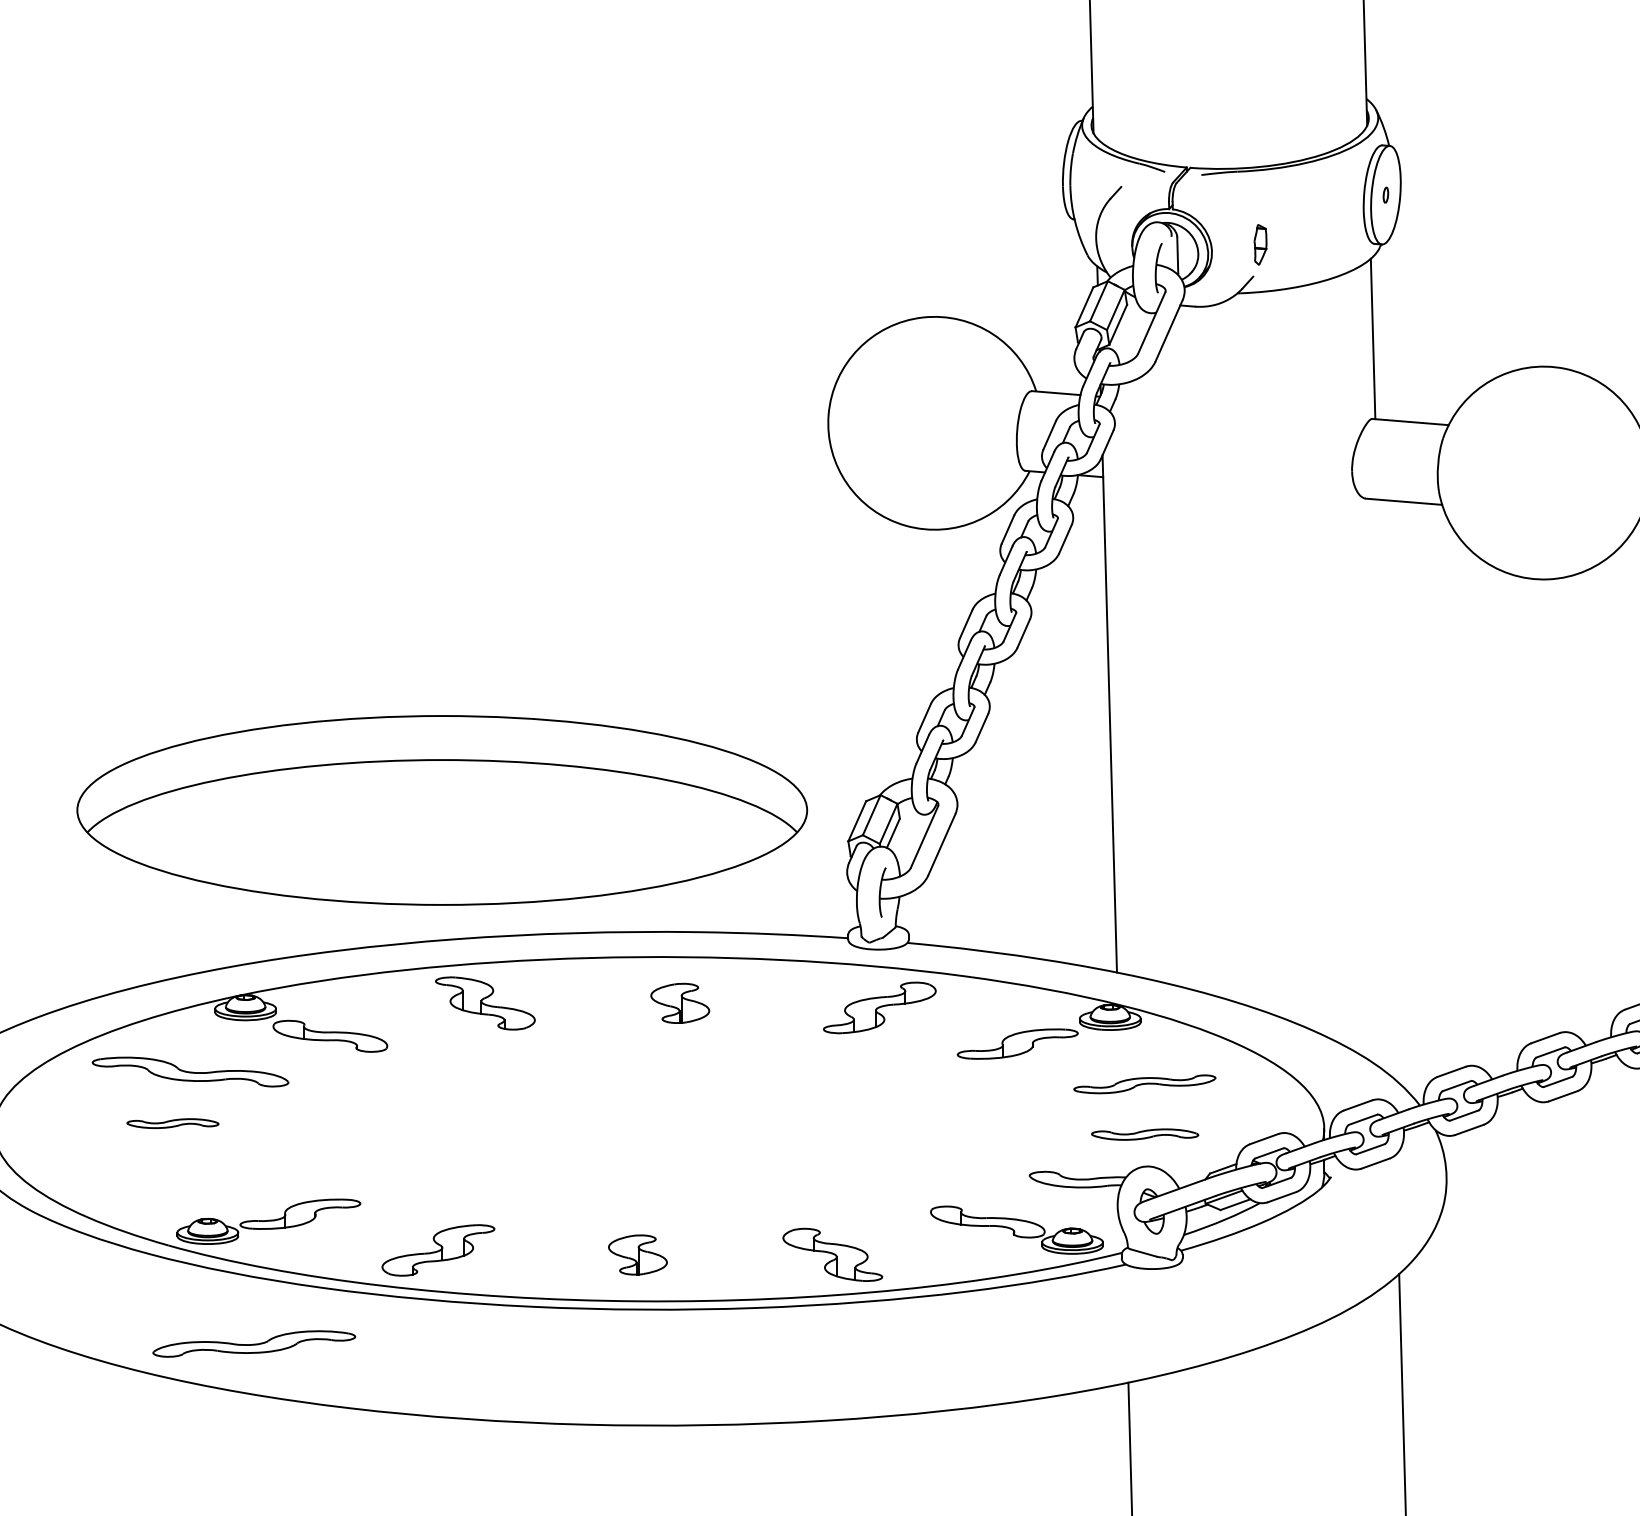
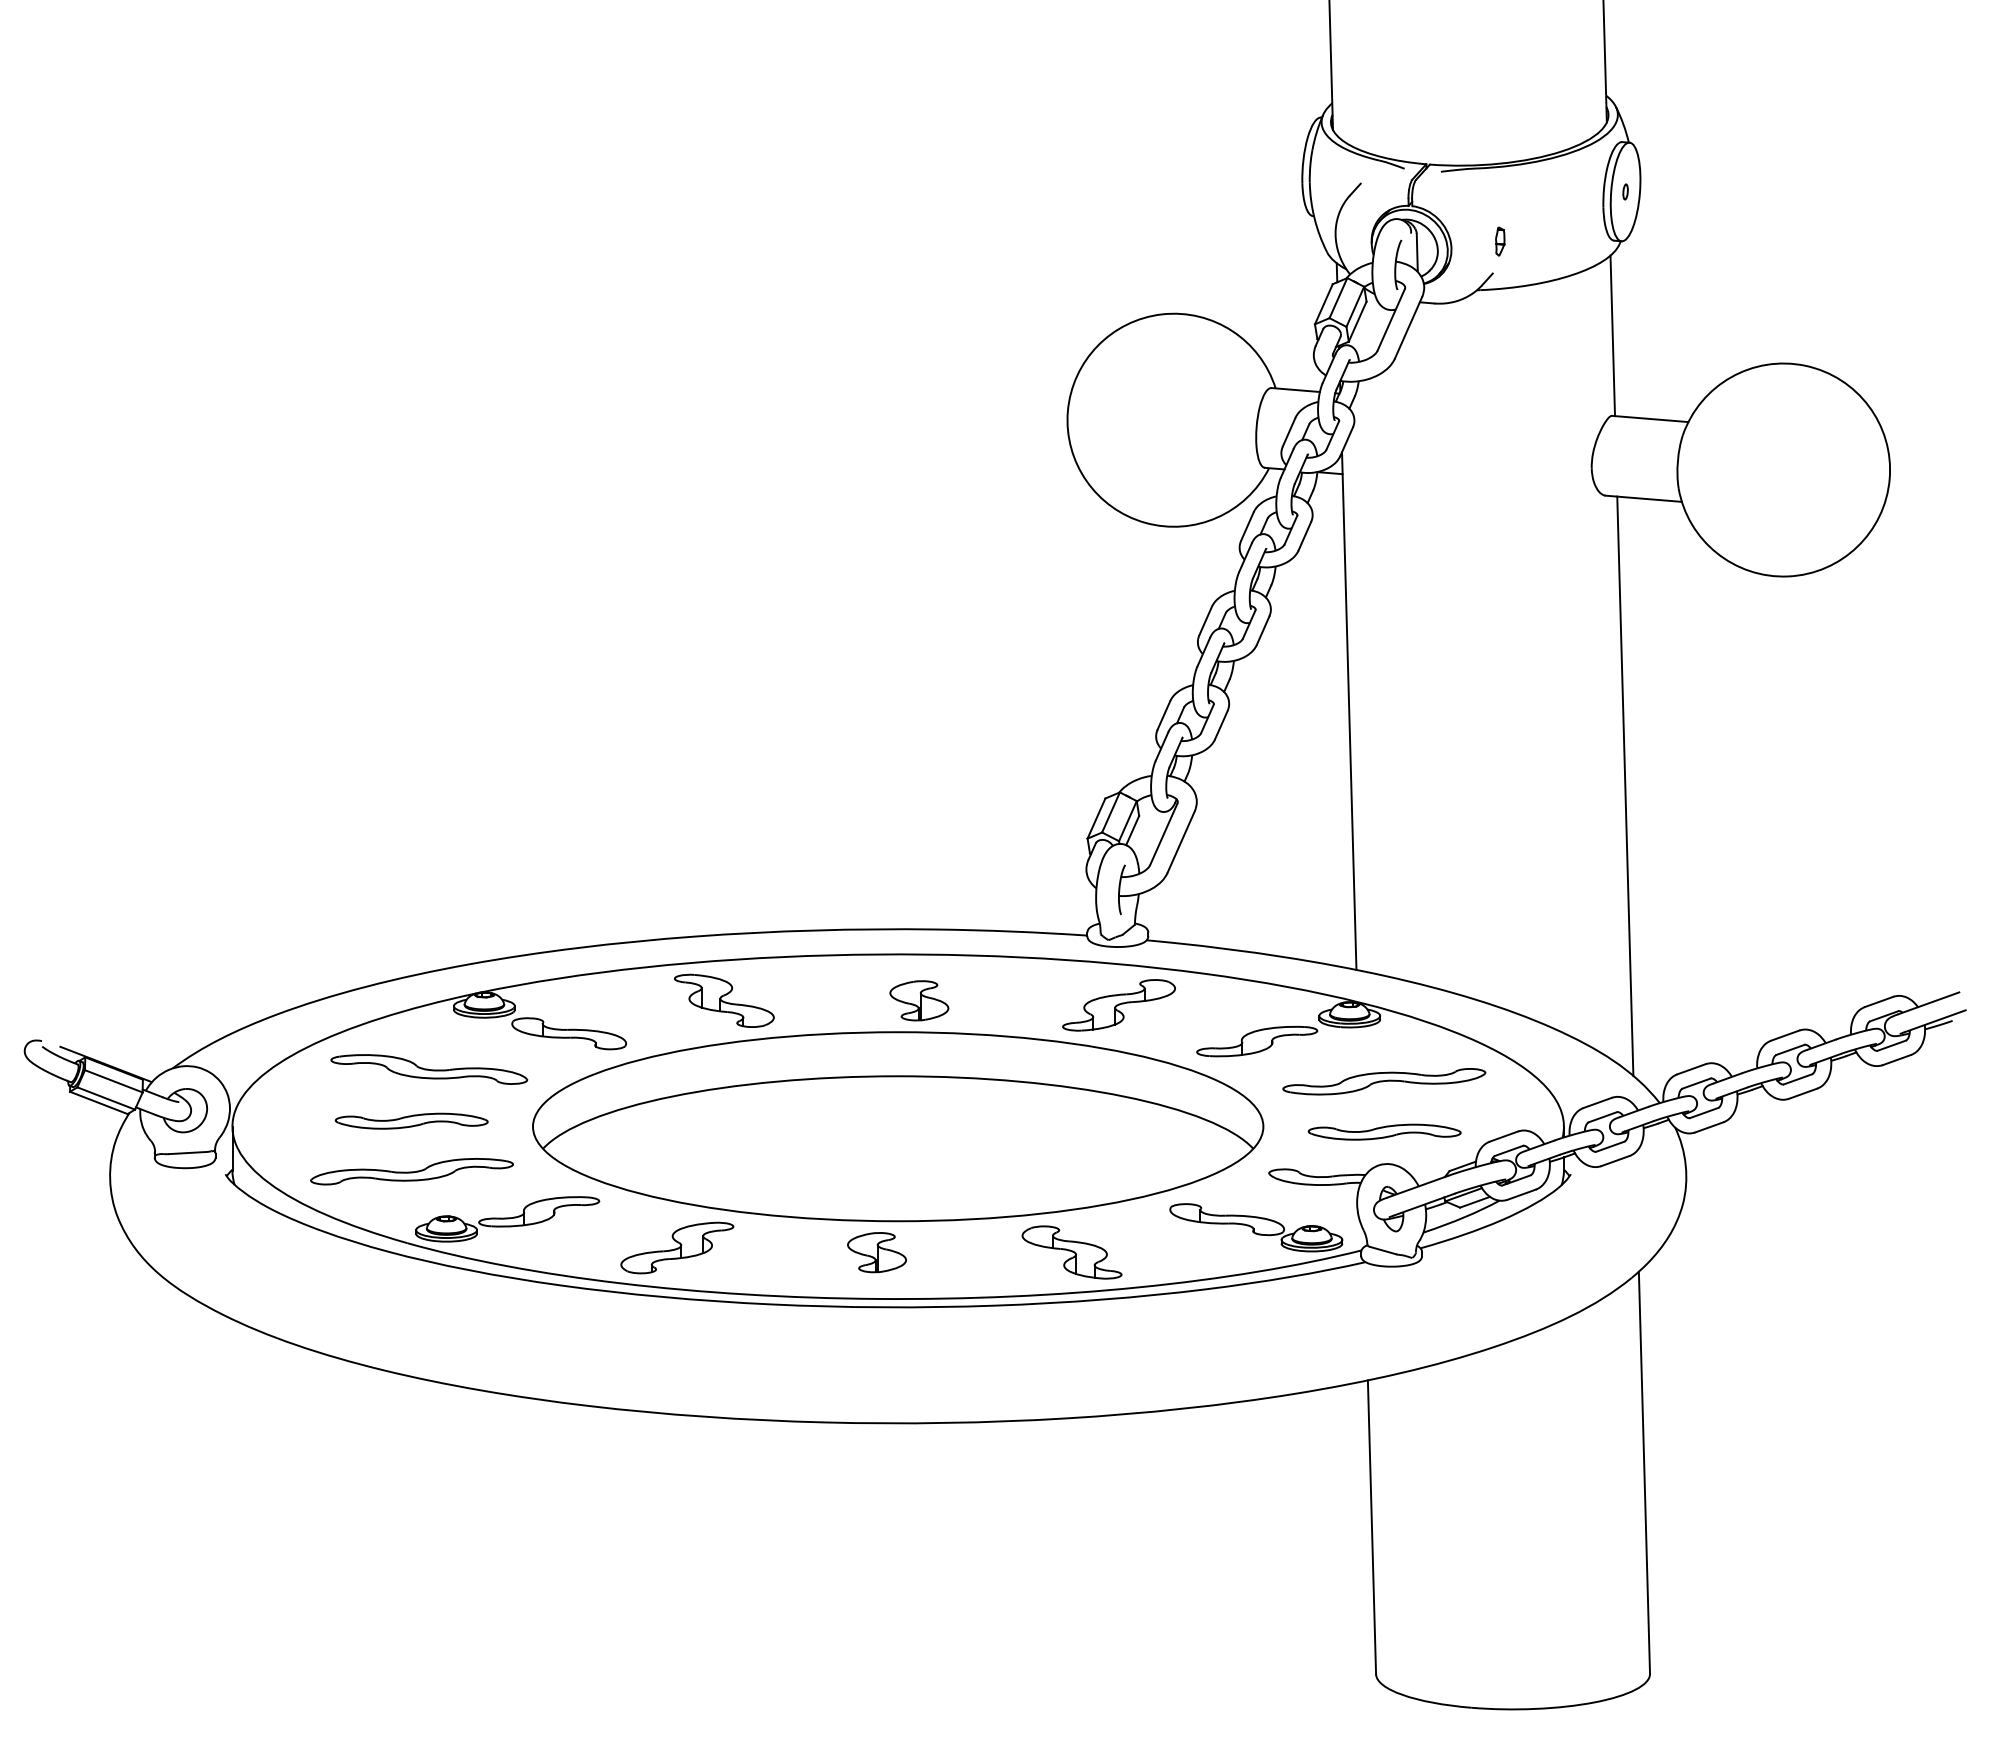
part: (1260, 244) -> (1500, 241), size x0.71
line: (1385, 789) -> (1625, 786), added
part: (442, 810) -> (898, 1126), moved
part: (1145, 1084) -> (1384, 1081), size x1.43
part: (172, 1122) -> (411, 1120), size x1.67
part: (1145, 1133) -> (1384, 1131), size x1.43
part: (253, 1343) -> (411, 1171), moved

